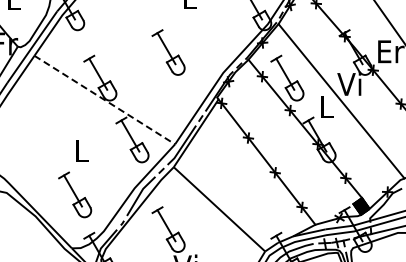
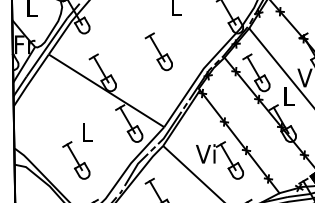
line: (105, 100) -> (107, 91), dashed -> solid
part: (242, 184) -> (219, 160), added
part: (75, 194) -> (76, 160), moved

